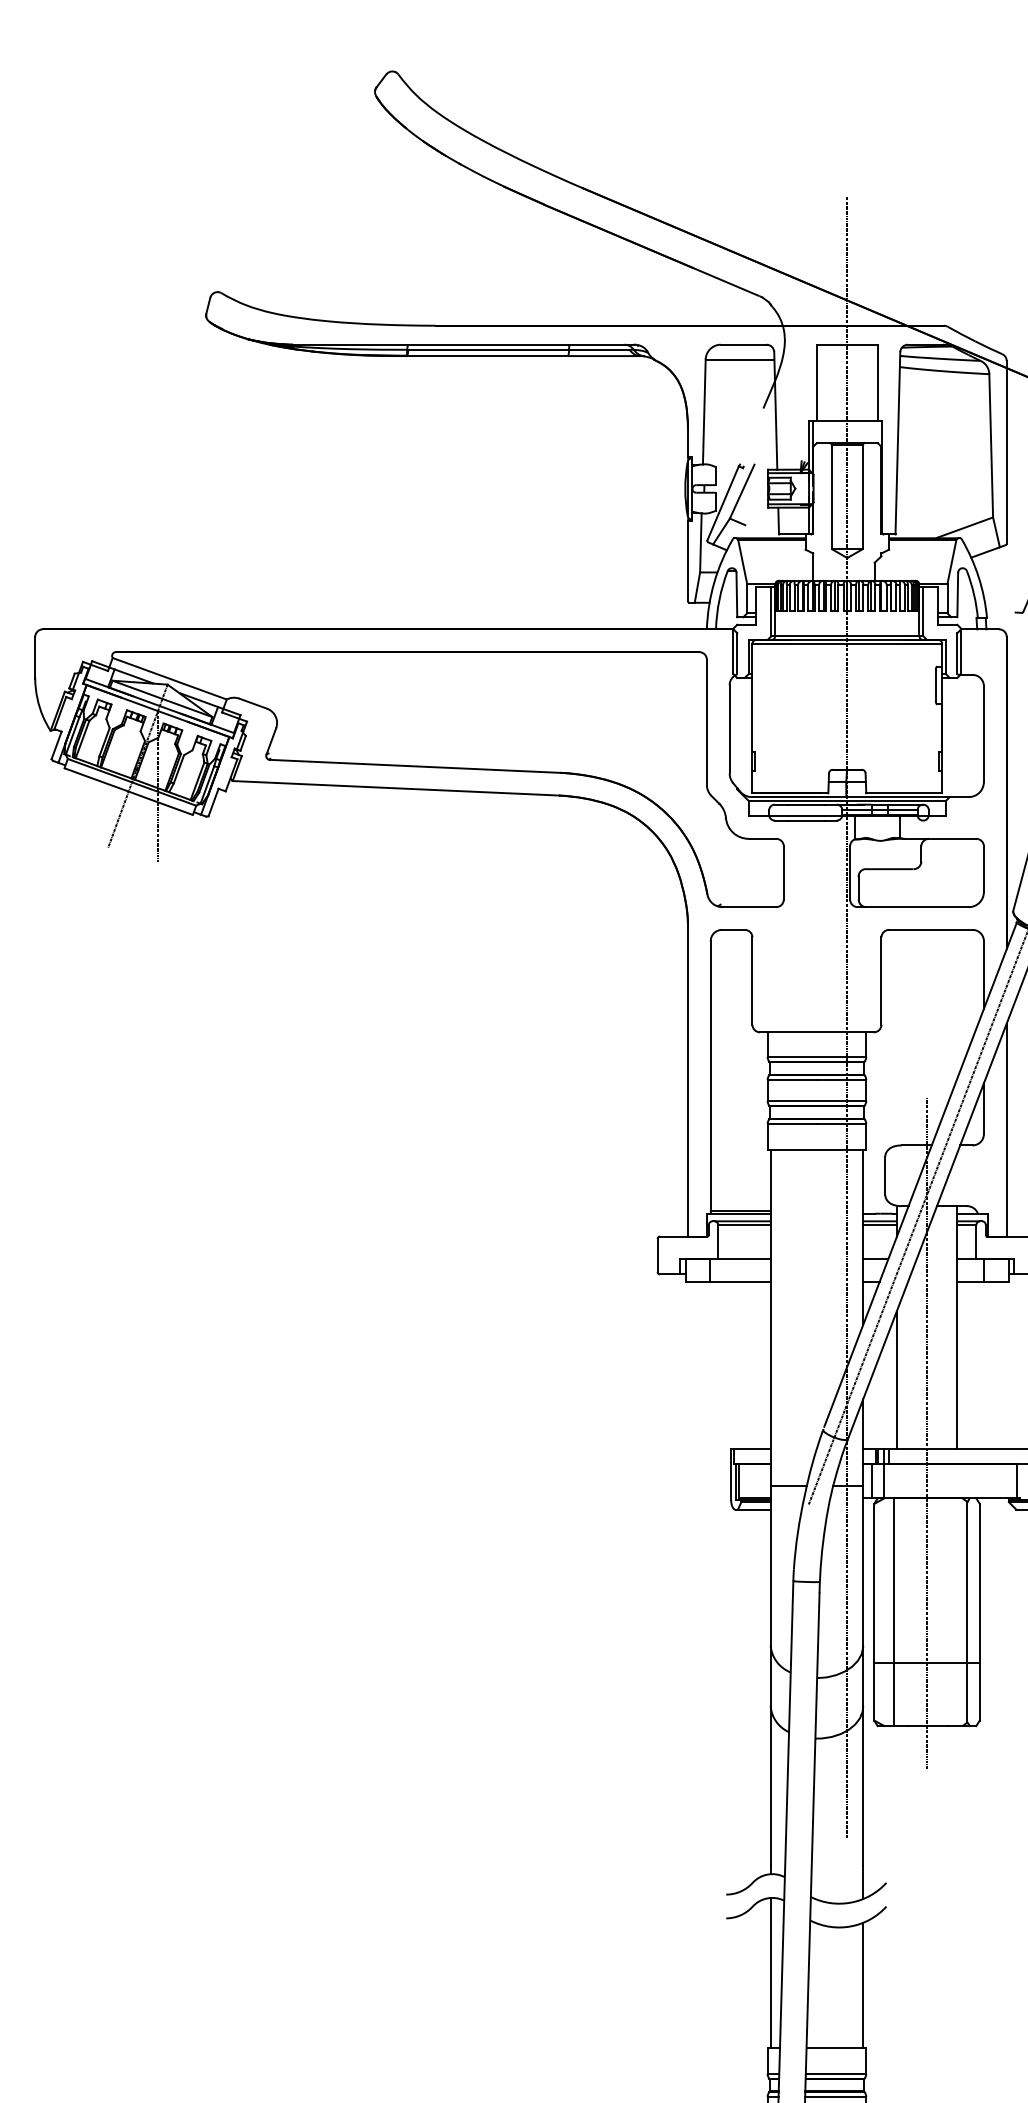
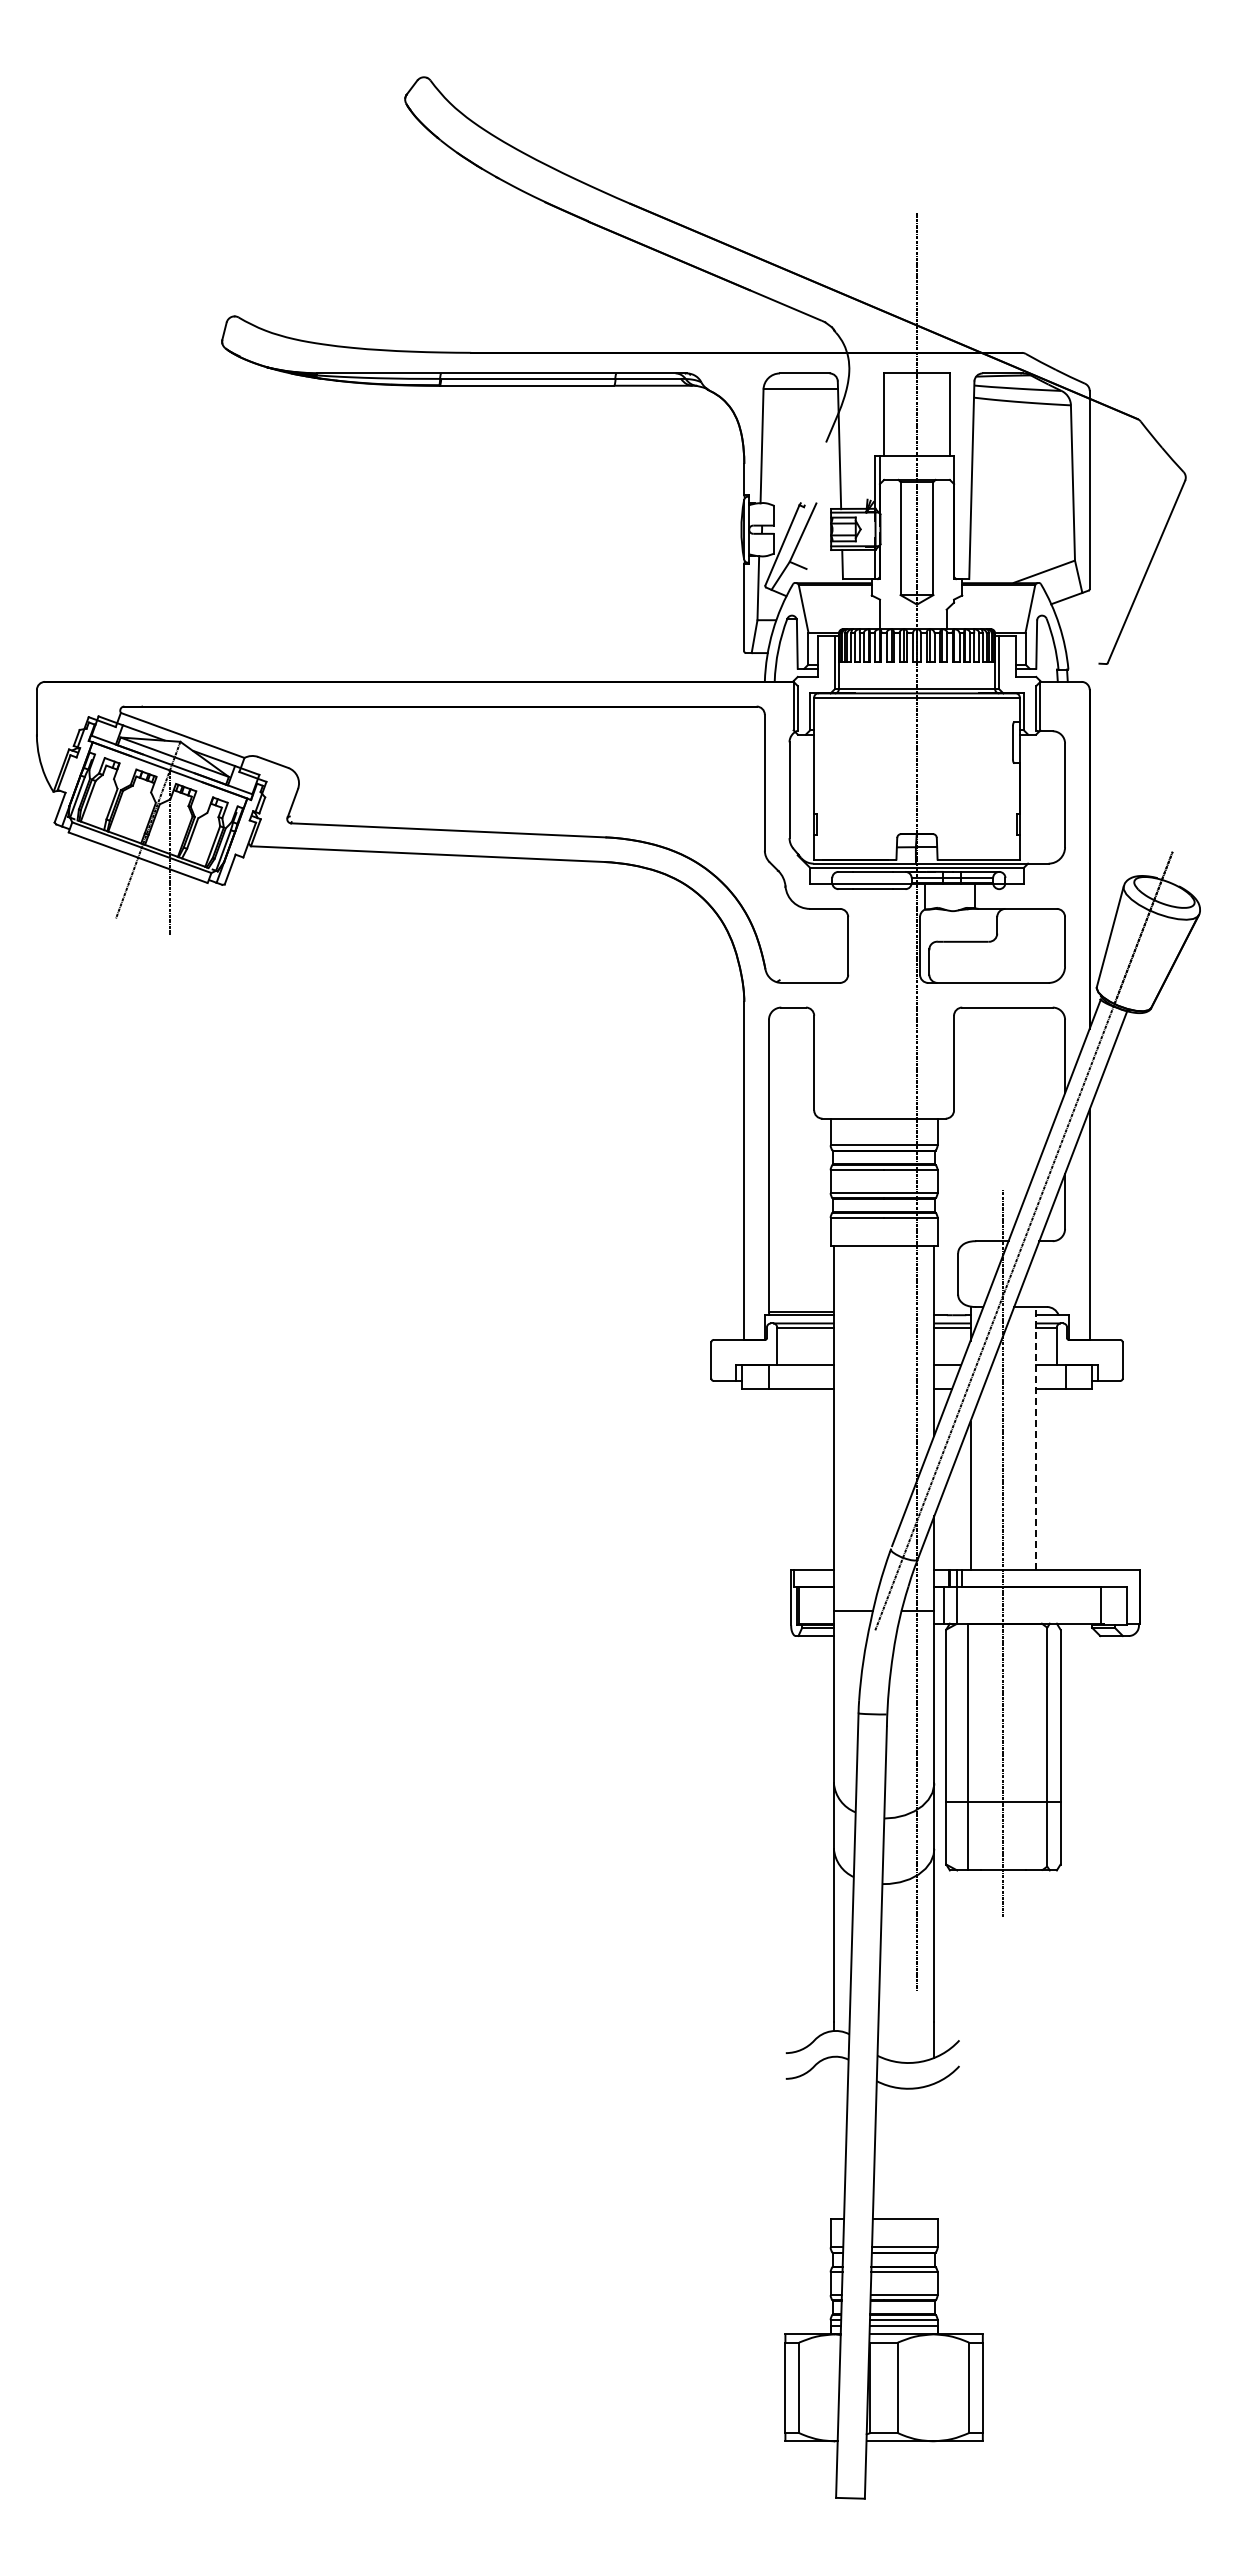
line: (957, 1327) -> (1036, 1438), solid -> dashed
line: (770, 1972) -> (833, 2137), removed
line: (863, 1985) -> (934, 2151), removed

